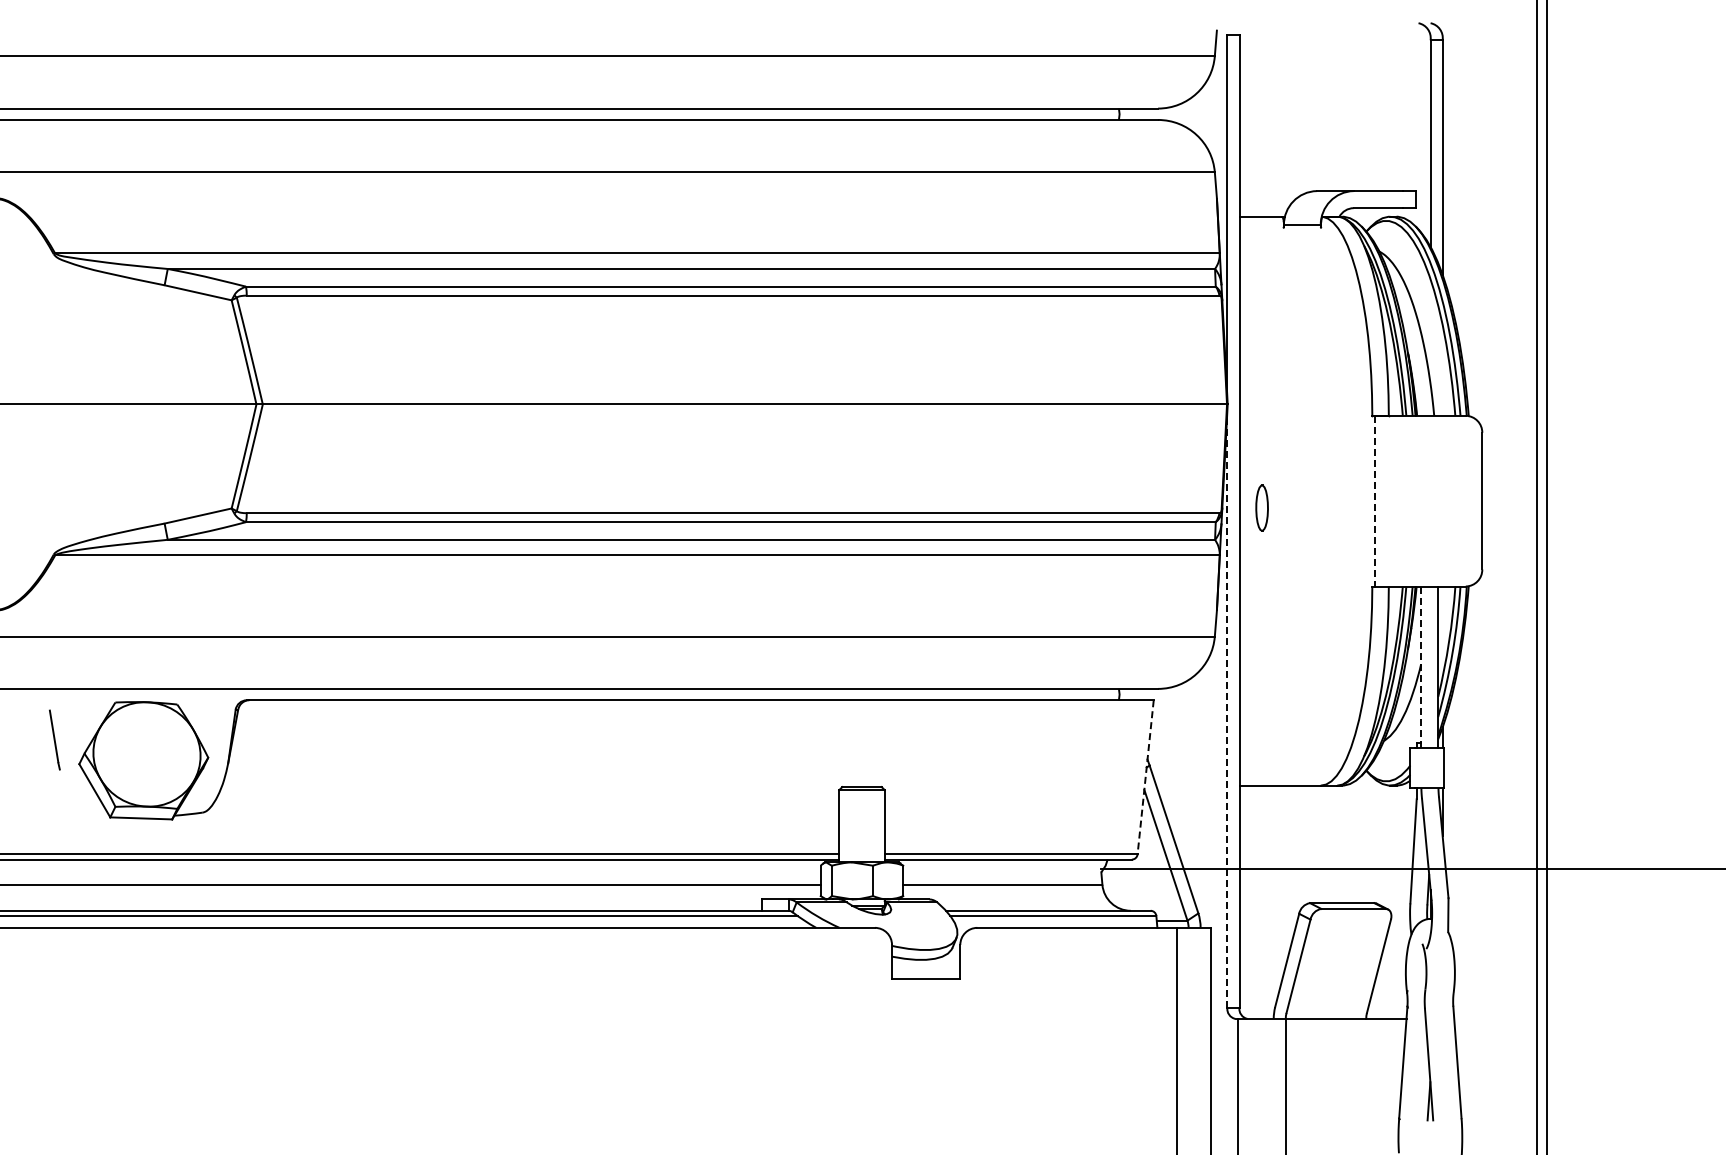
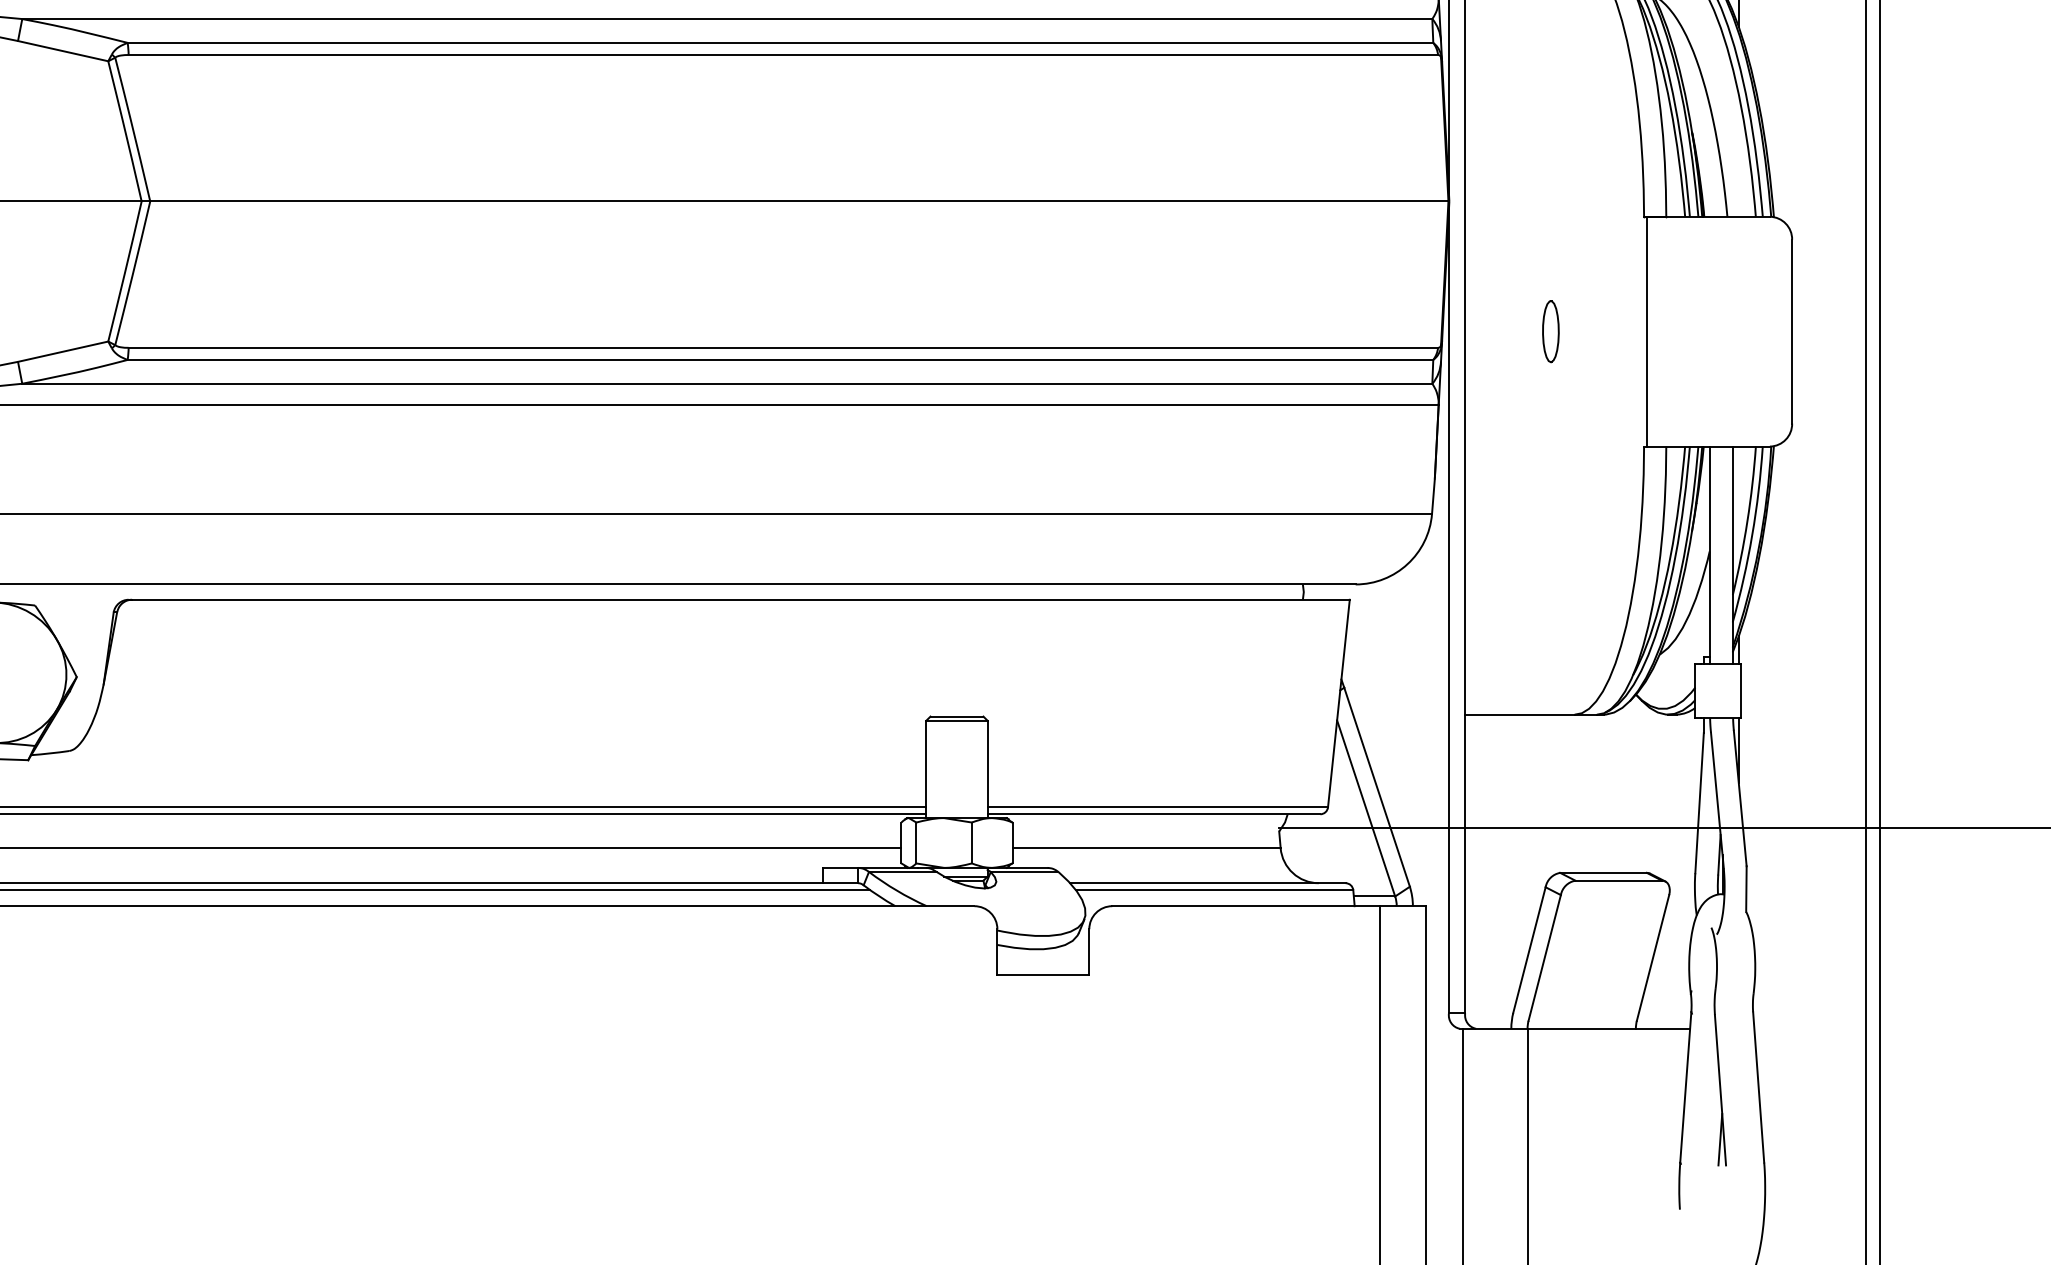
line: (1374, 501) -> (1646, 332), dashed -> solid
part: (1261, 507) -> (1550, 330), moved
line: (1421, 667) -> (1710, 555), dashed -> solid
line: (1227, 708) -> (1449, 610), dashed -> solid
line: (1145, 777) -> (1338, 703), dashed -> solid

